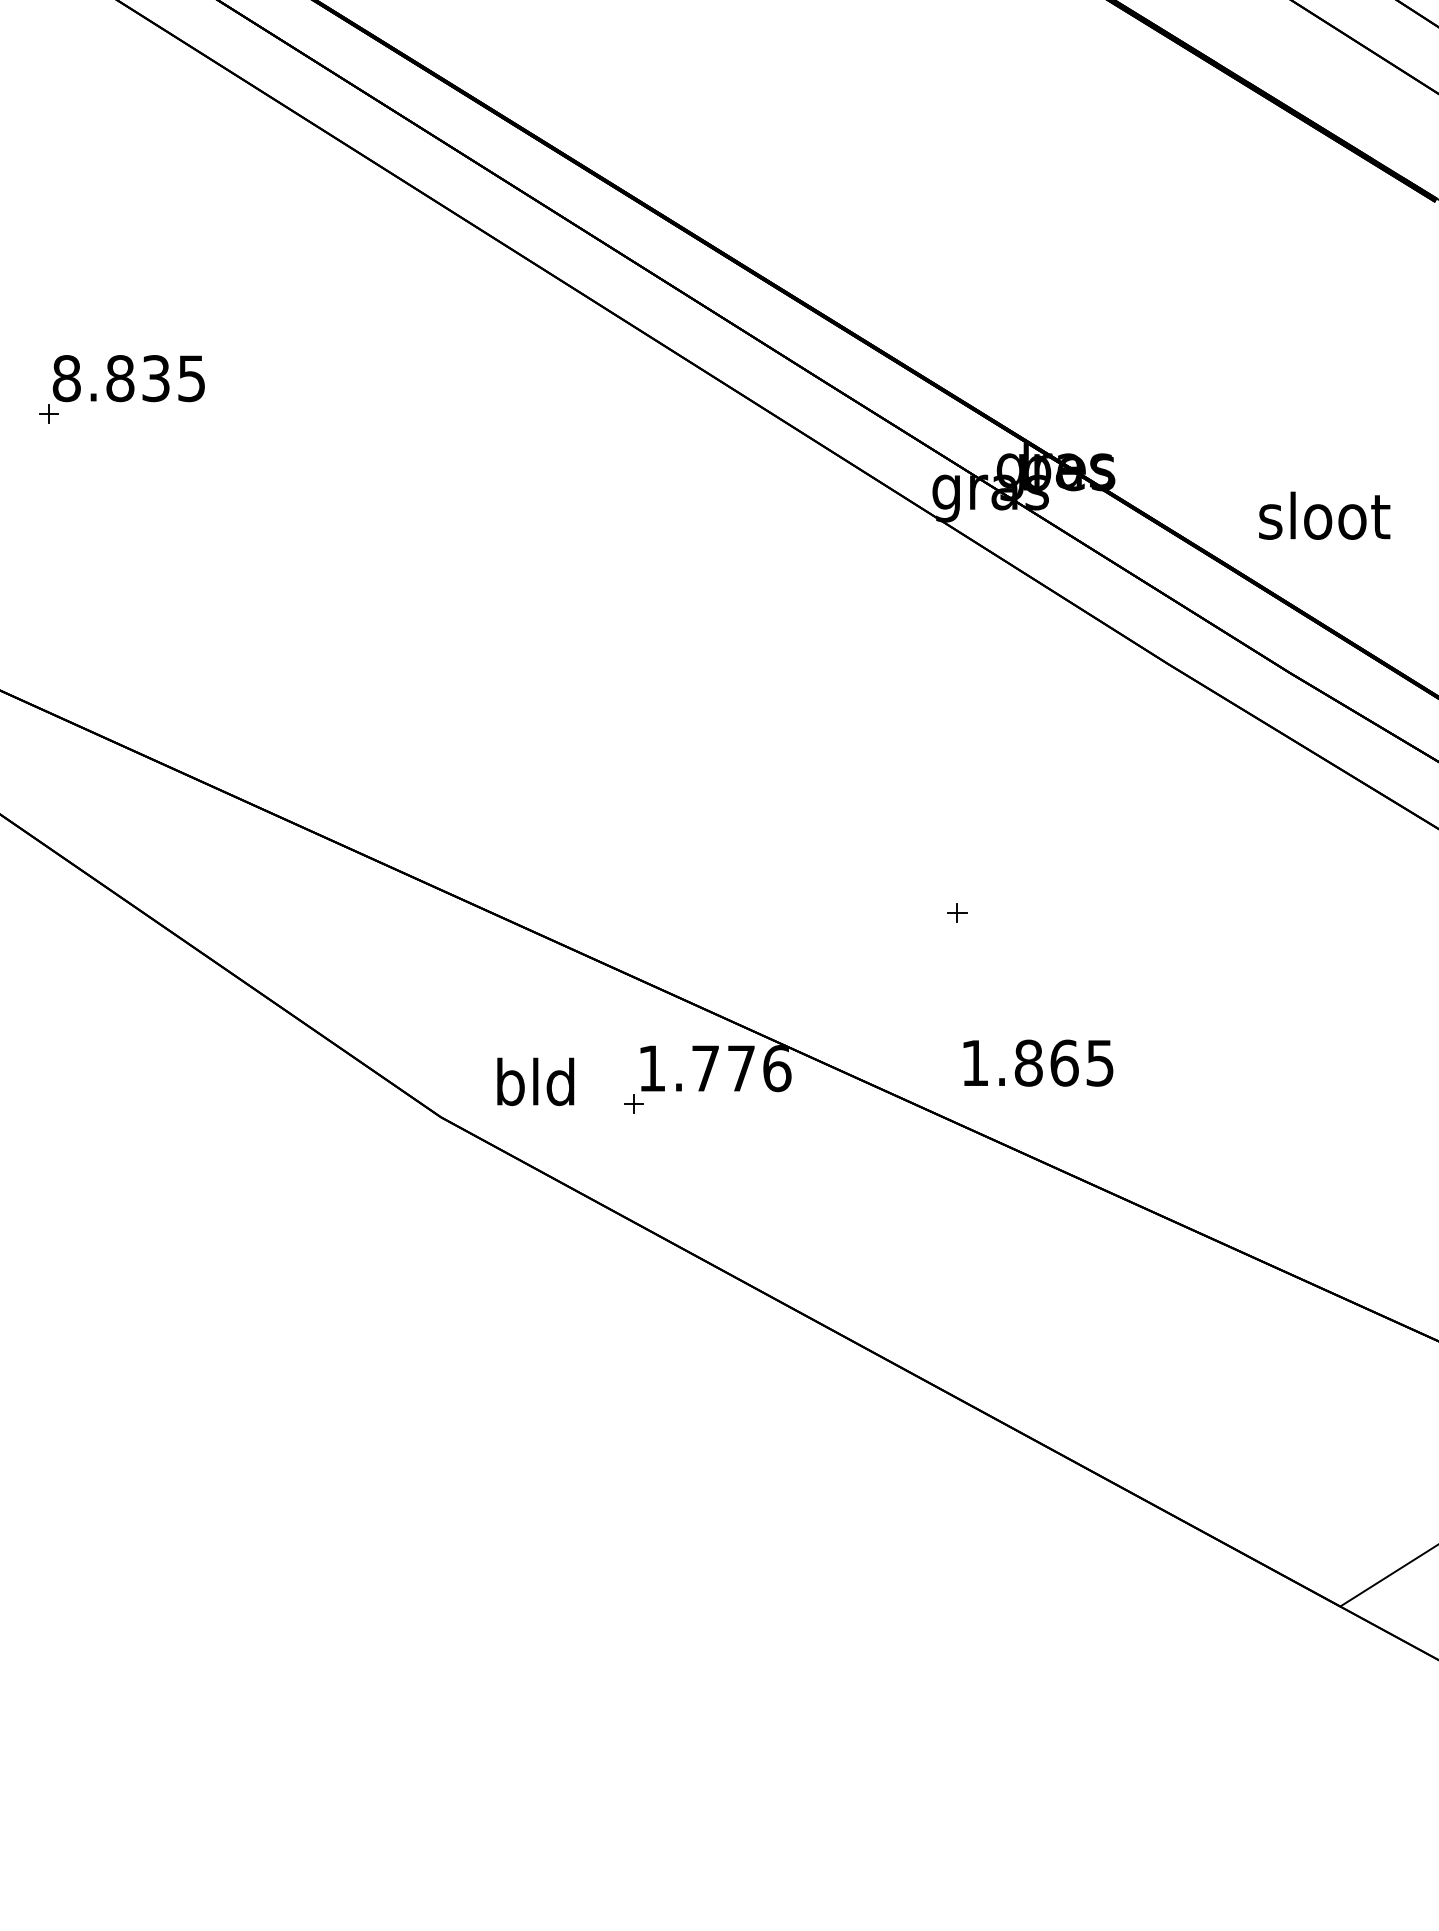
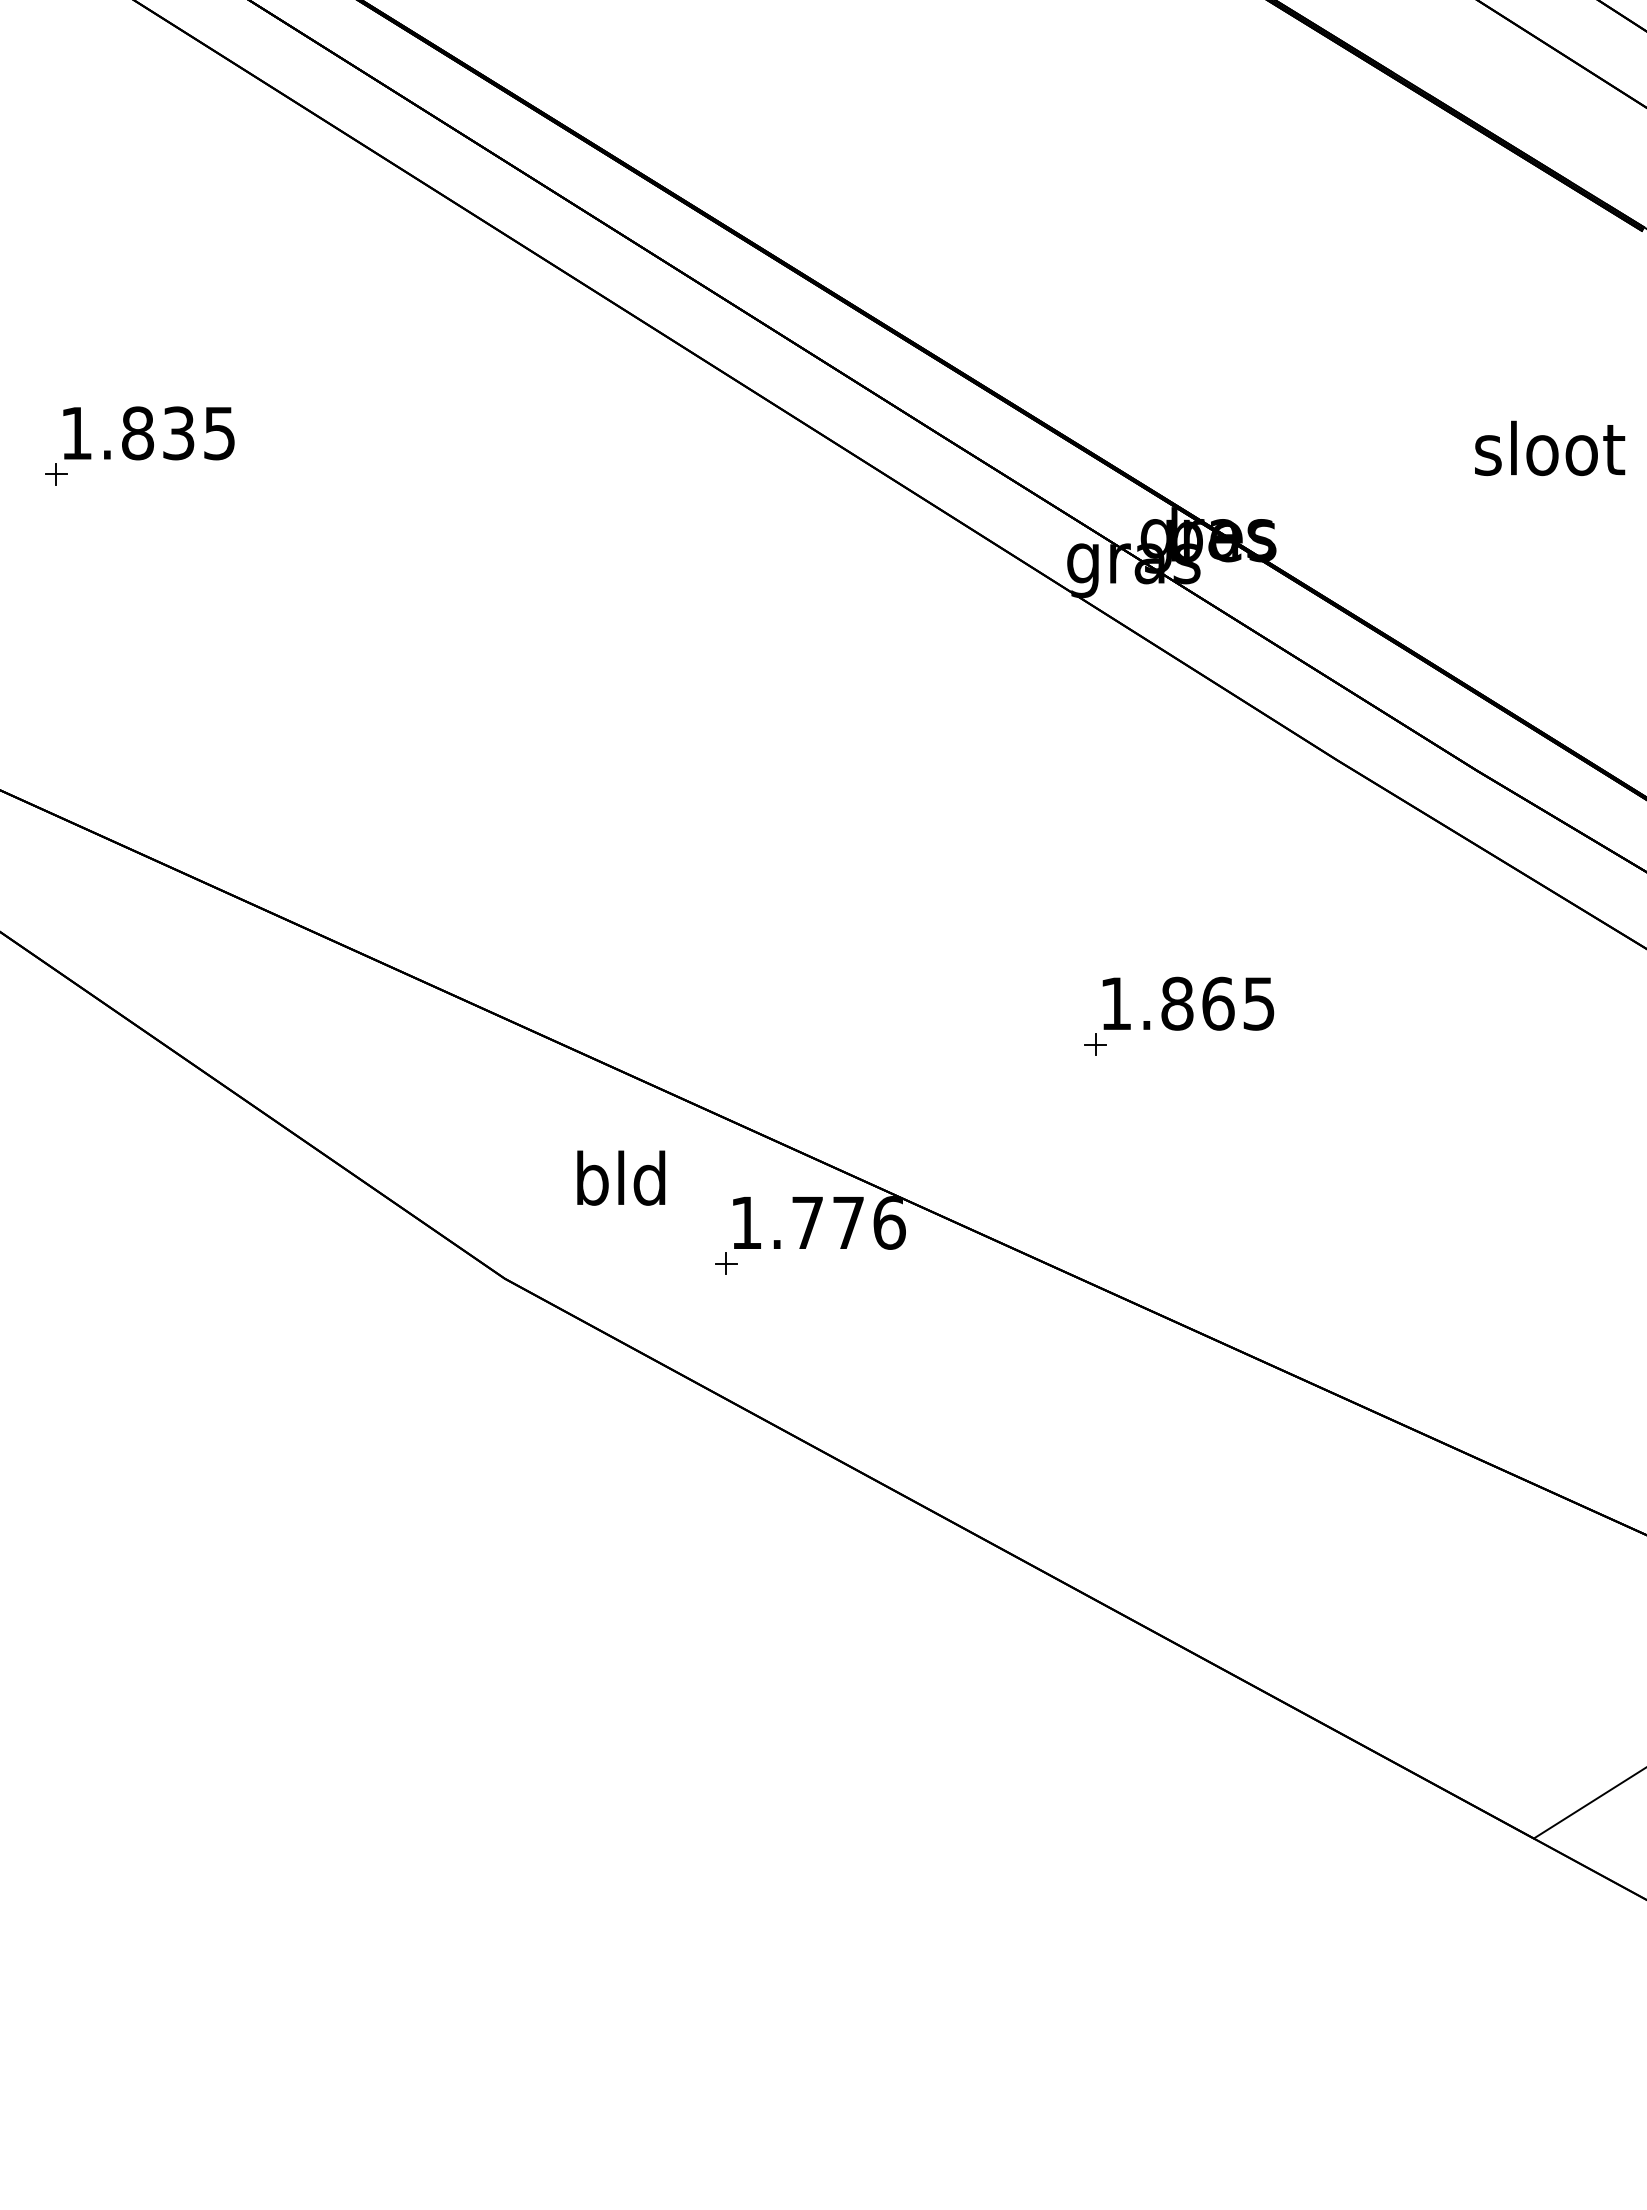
text: (66, 378) -> (76, 433), 8.835 -> 1.835
text: (1325, 515) -> (1550, 447), moved
text: (1038, 1062) -> (1188, 1003), moved
text: (535, 1081) -> (621, 1177), moved

